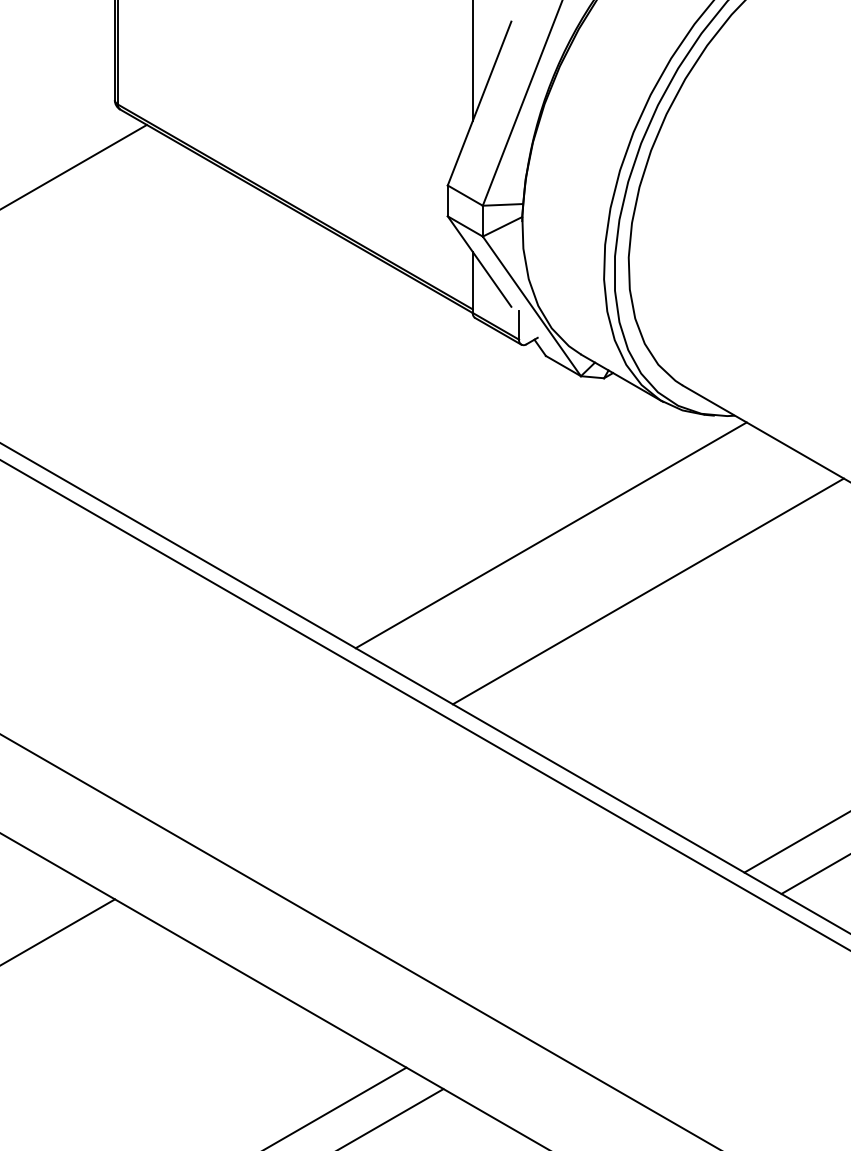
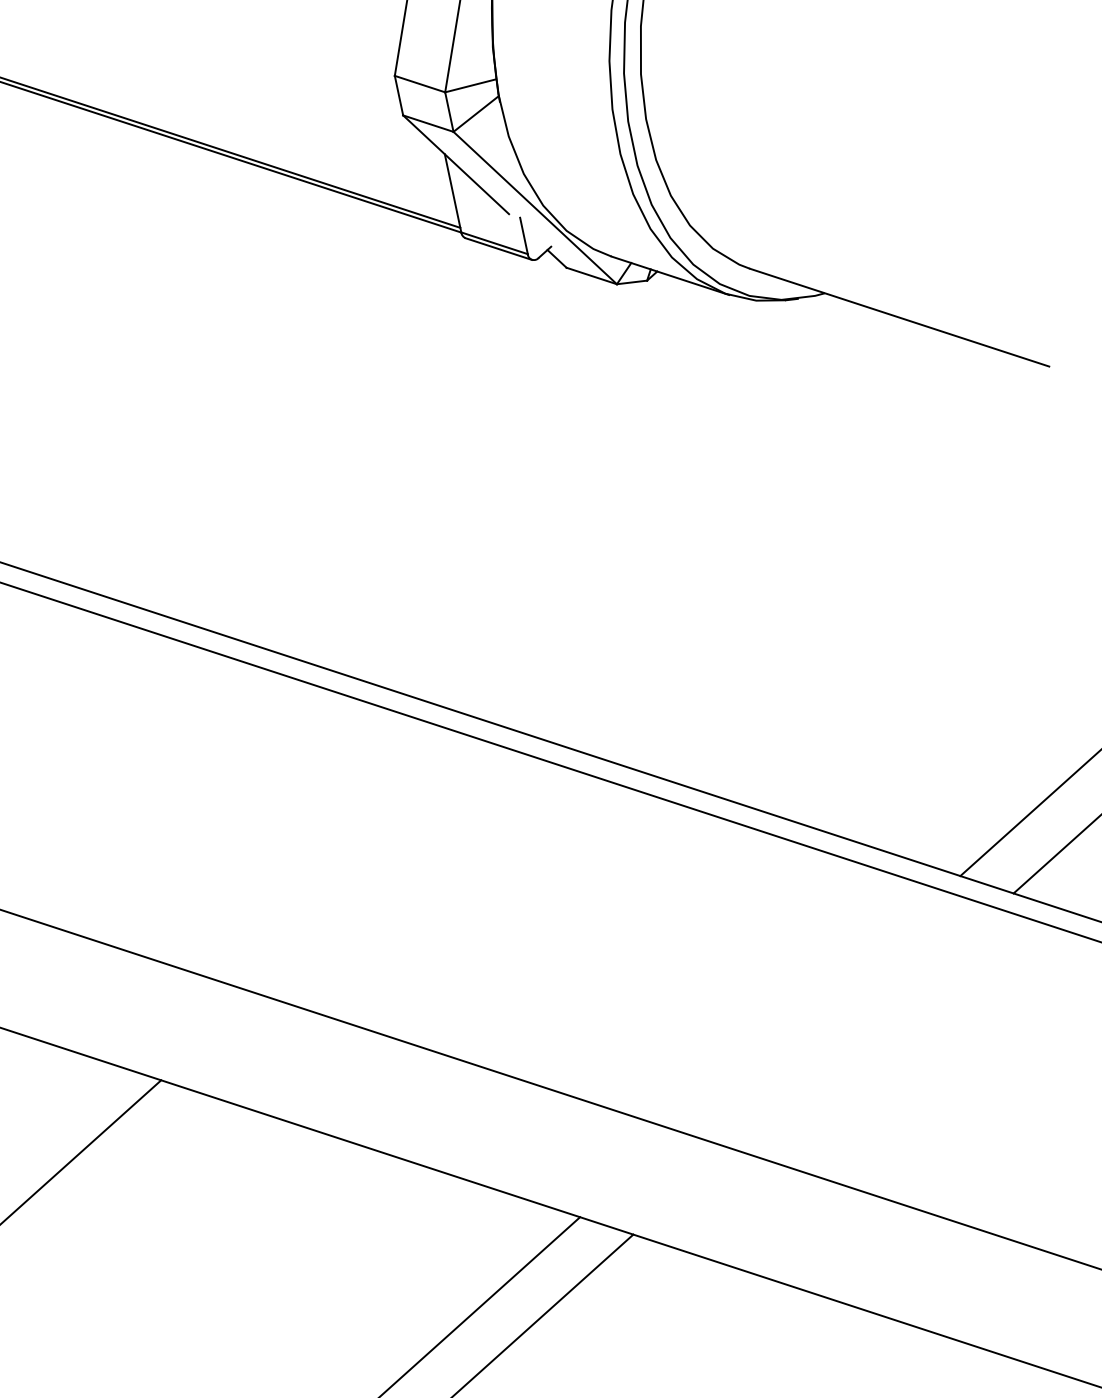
line: (550, 535) -> (620, 496), removed
line: (647, 591) -> (760, 542), removed

